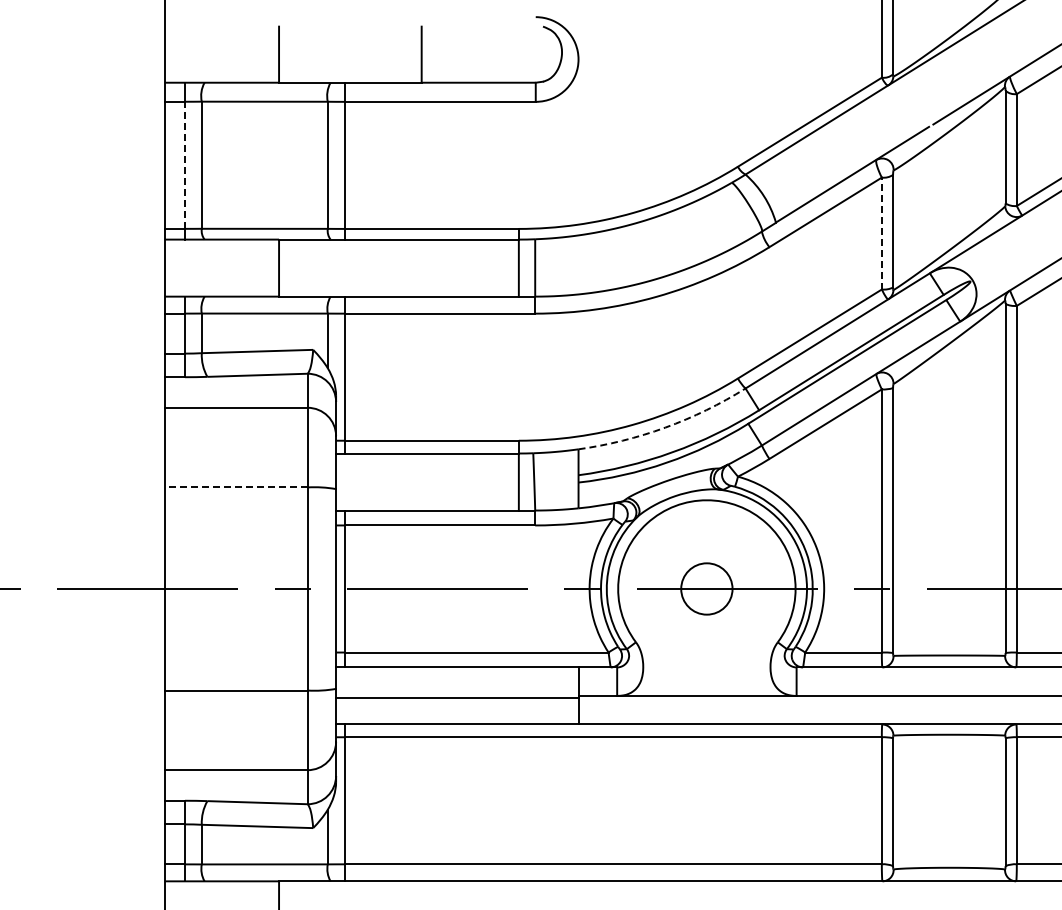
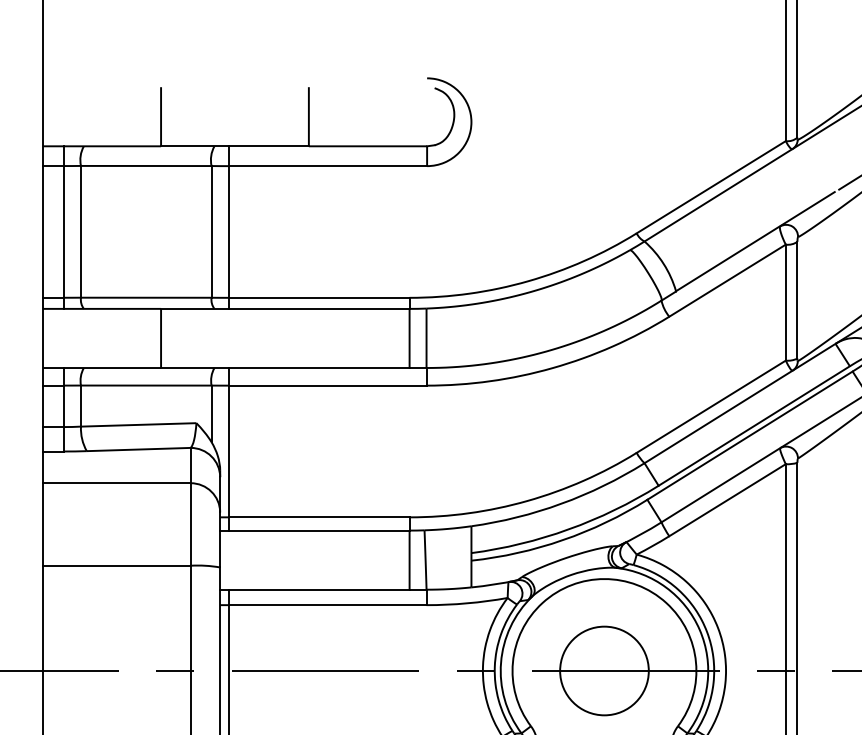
line: (185, 165) -> (64, 232), dashed -> solid
line: (881, 233) -> (785, 302), dashed -> solid
arc: (665, 427) -> (561, 503), dashed -> solid
line: (235, 487) -> (115, 565), dashed -> solid
circle: (706, 588) -> (604, 670), size x1.67

